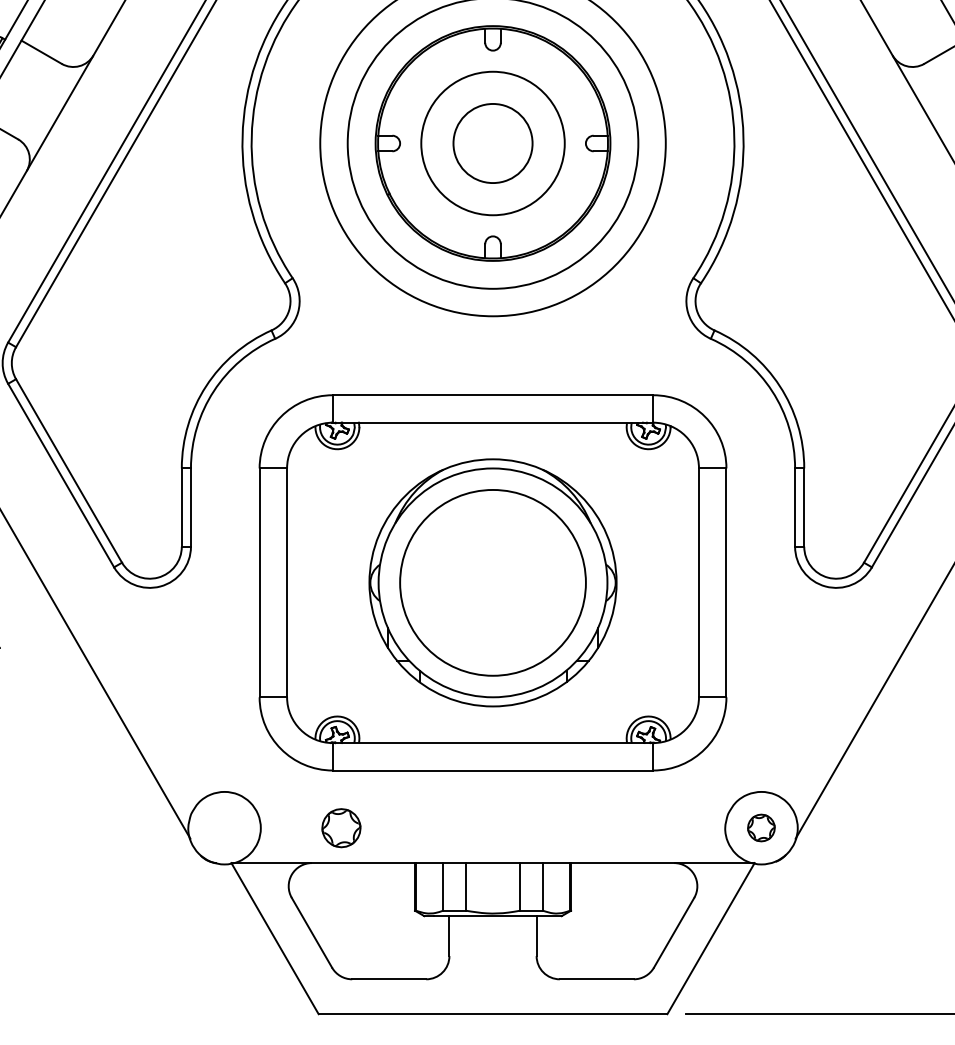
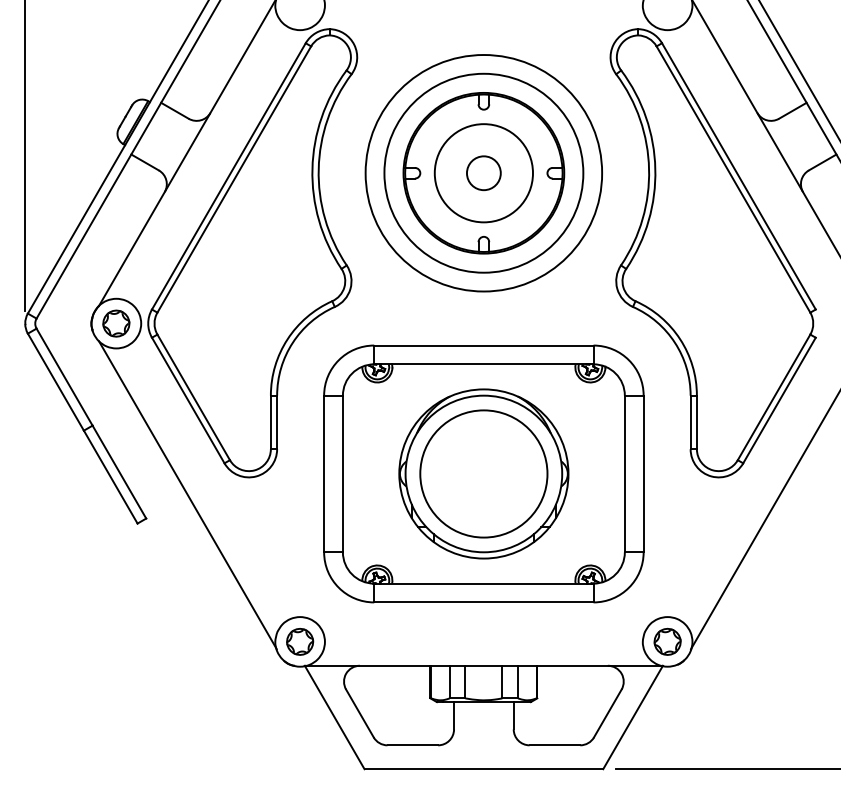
circle: (492, 143) -> (483, 173), size x0.62
part: (341, 827) -> (300, 641), moved
part: (761, 827) -> (667, 641), size x1.43

